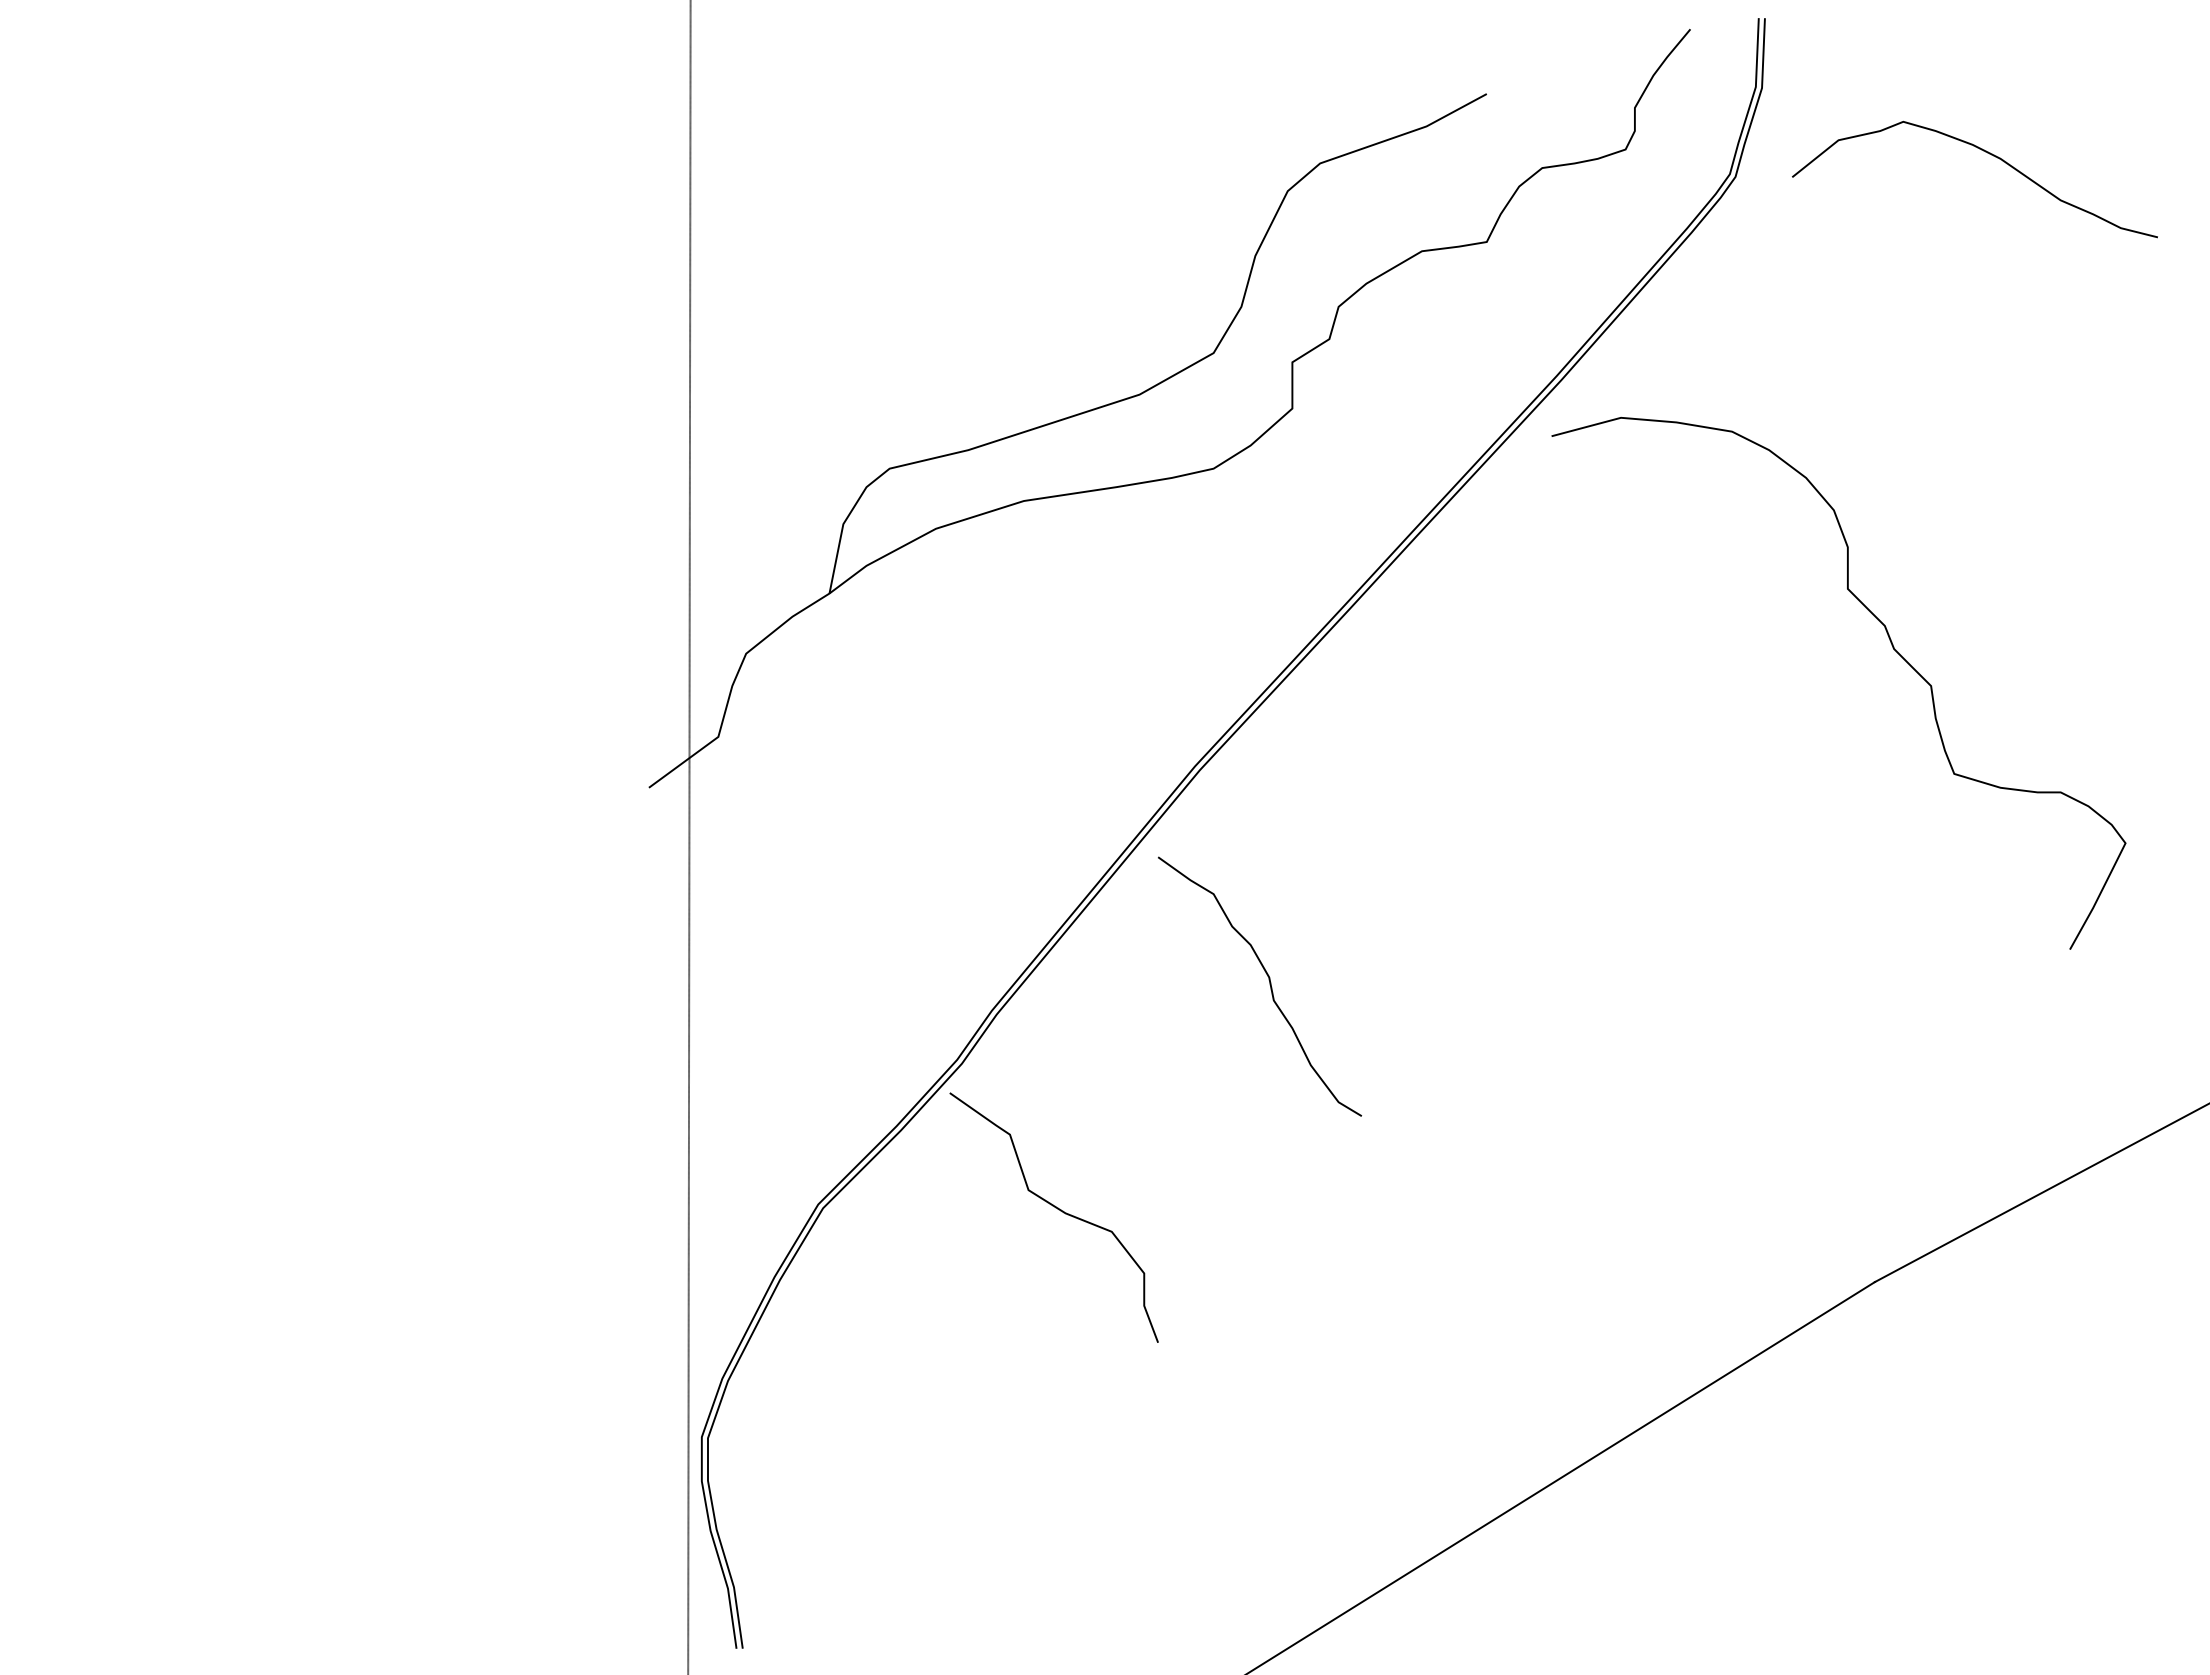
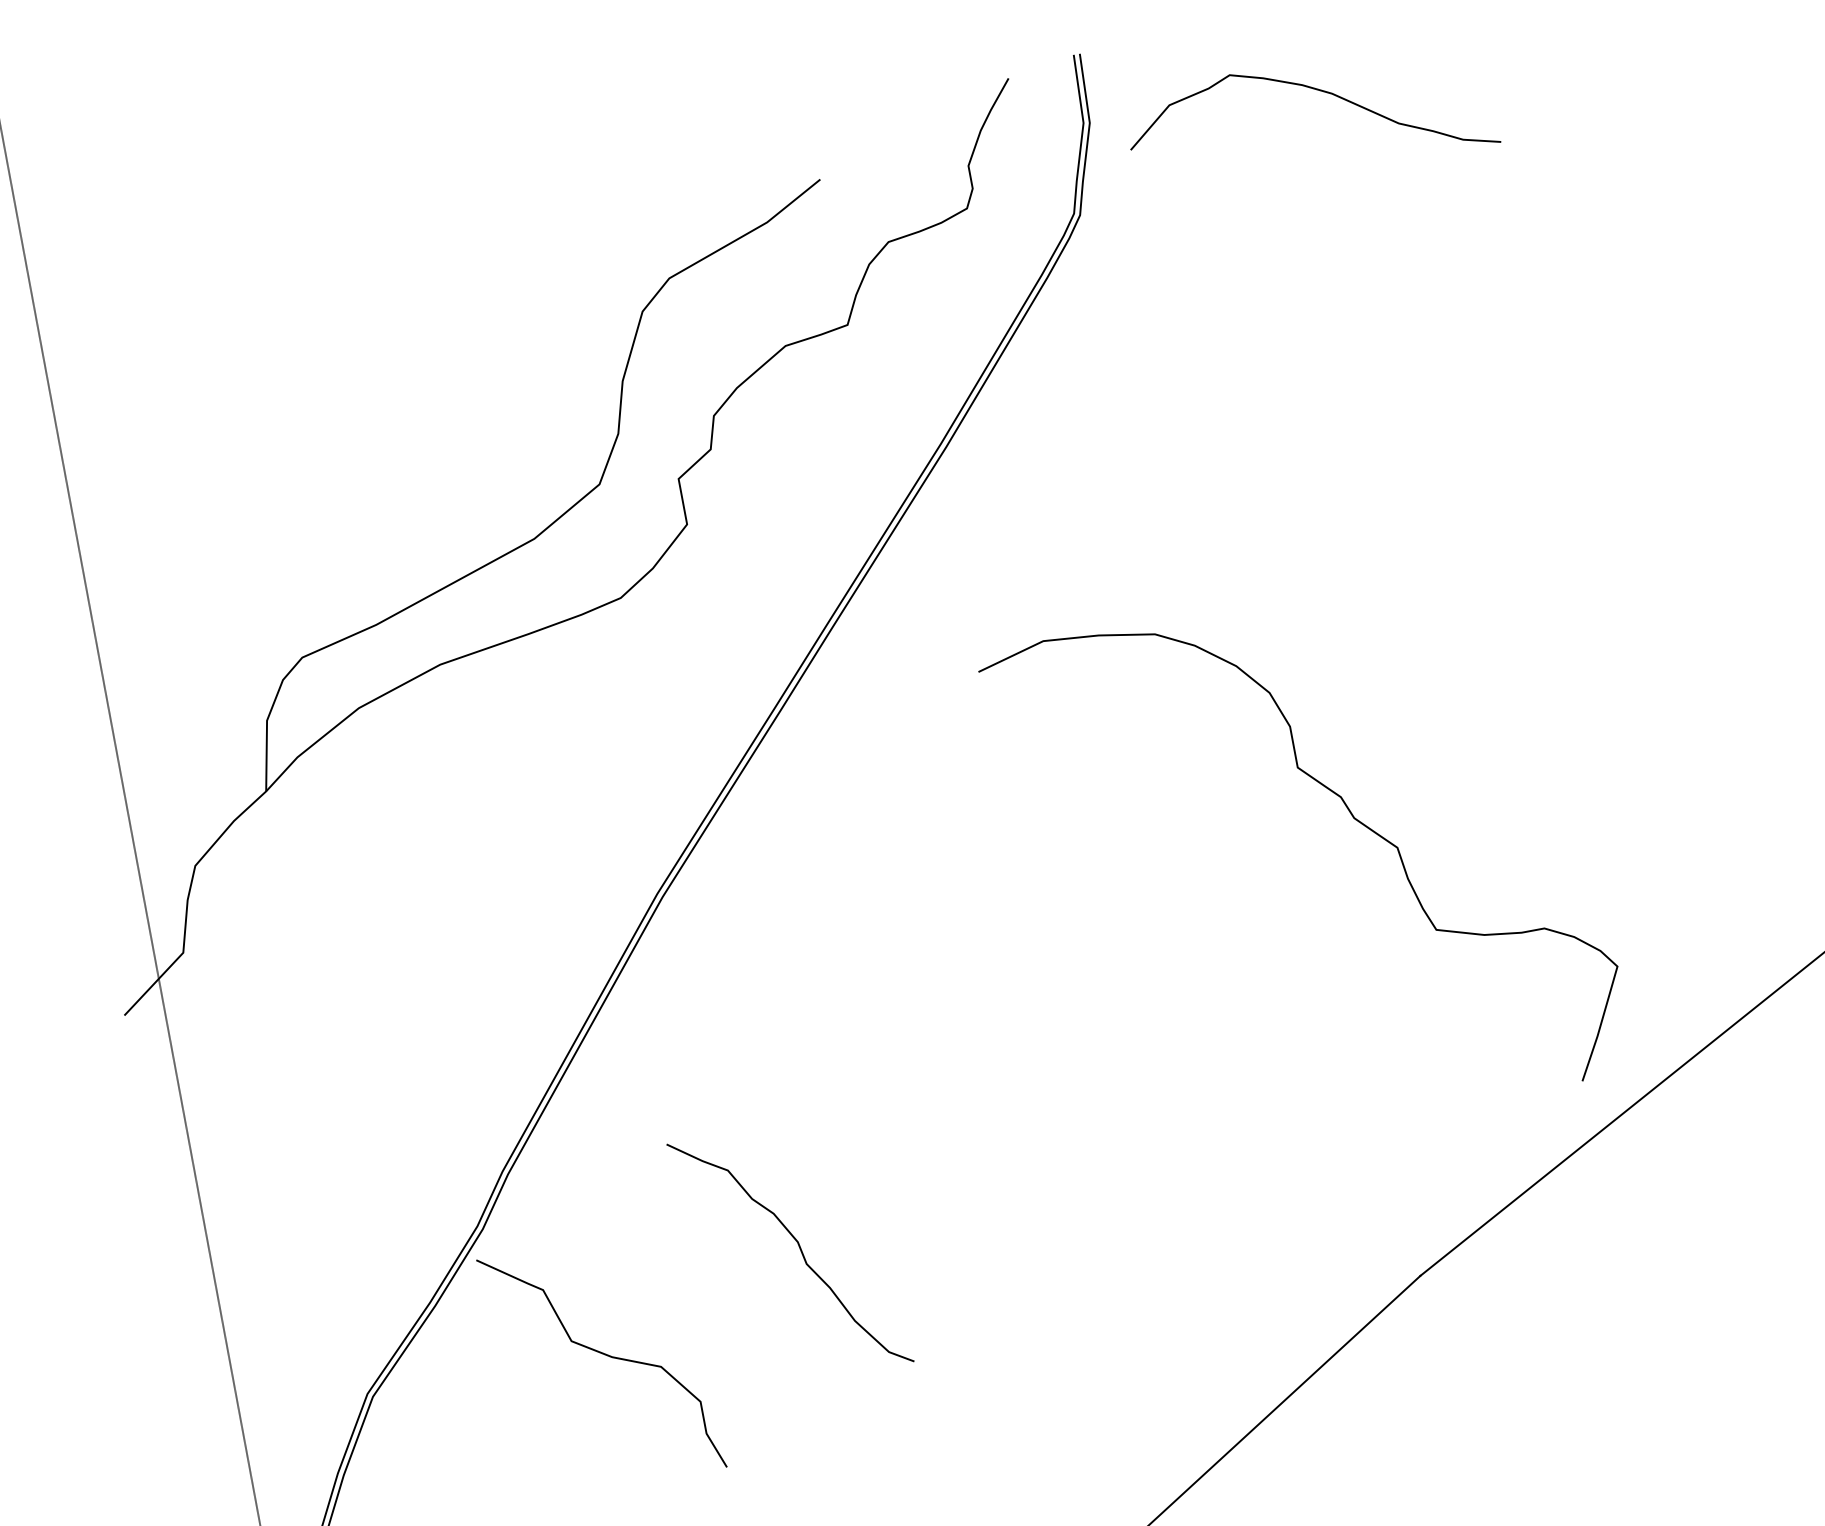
curve: (1987, 153) -> (1318, 90), moved
curve: (1892, 648) -> (1352, 817), moved
curve: (1269, 985) -> (799, 1250), moved

